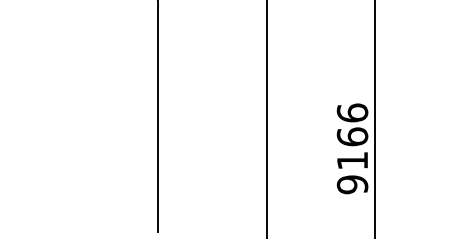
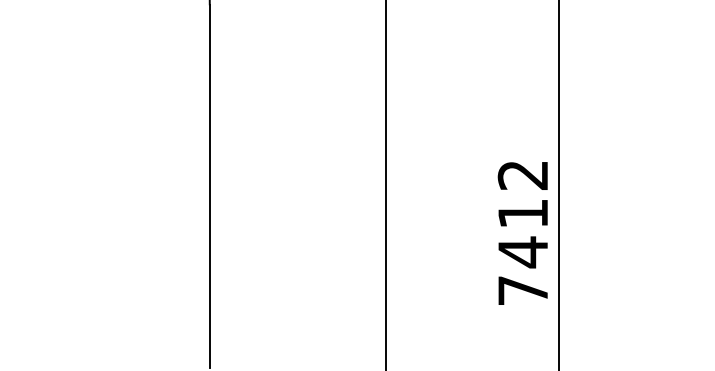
text: (352, 148) -> (523, 232), 9166 -> 7412

